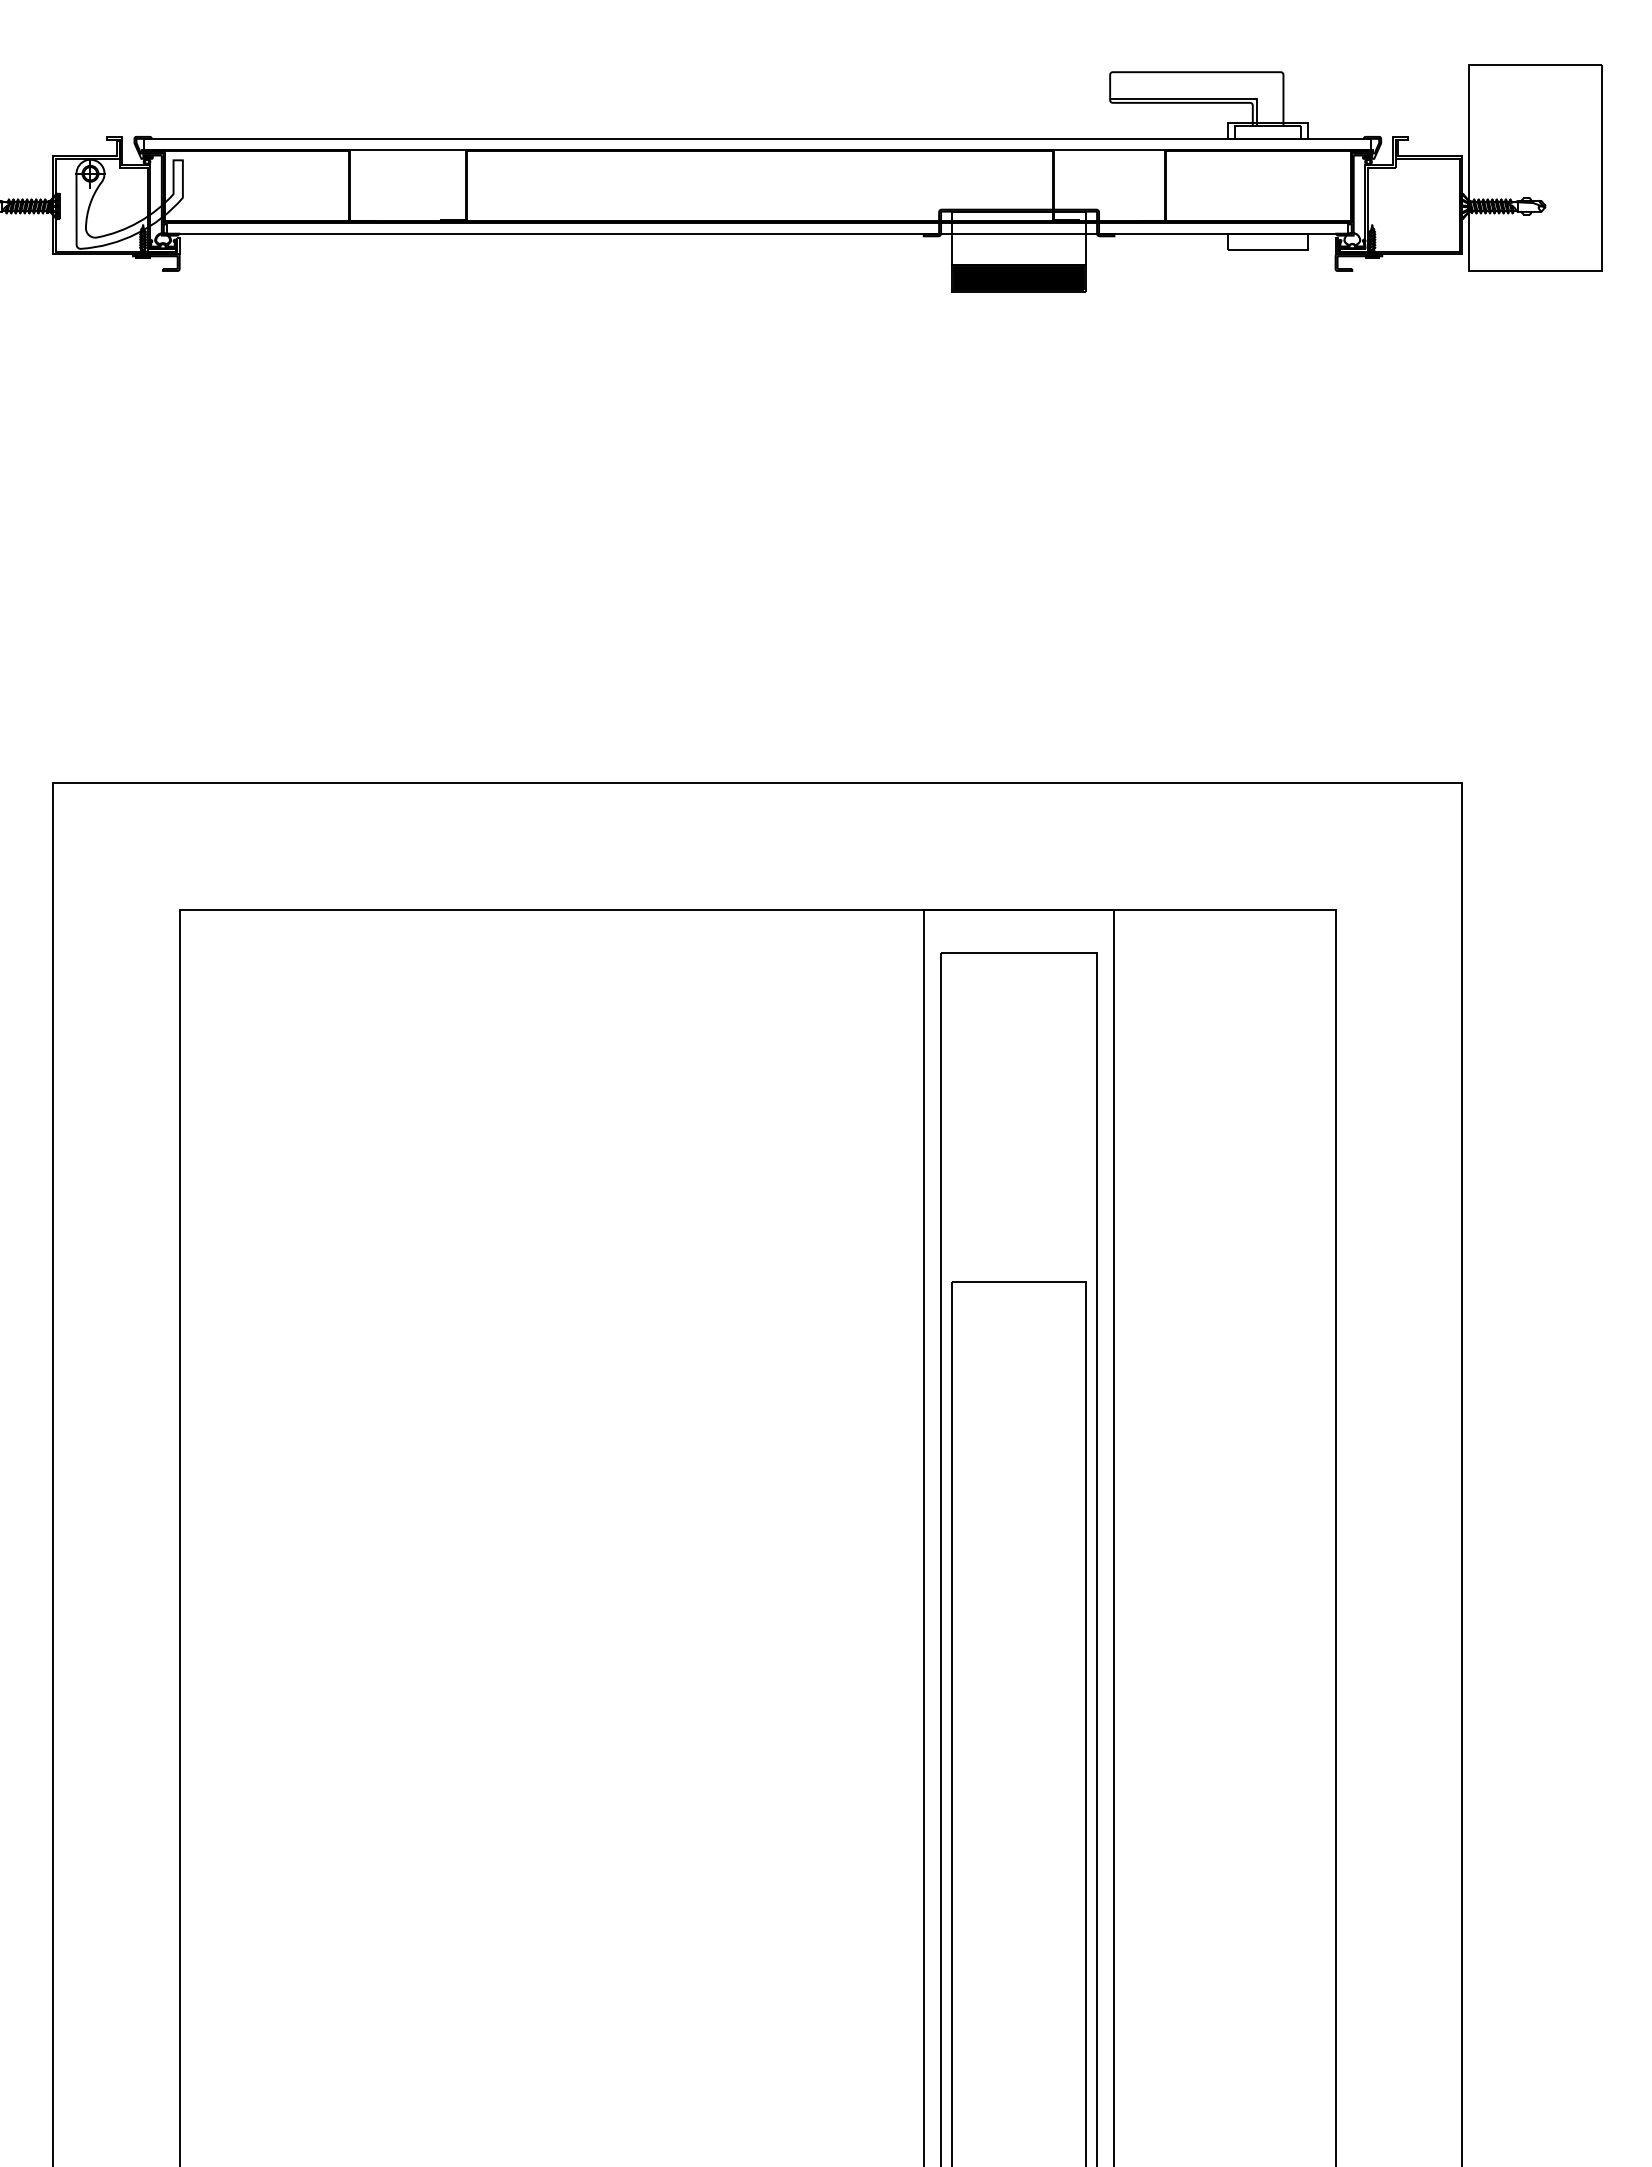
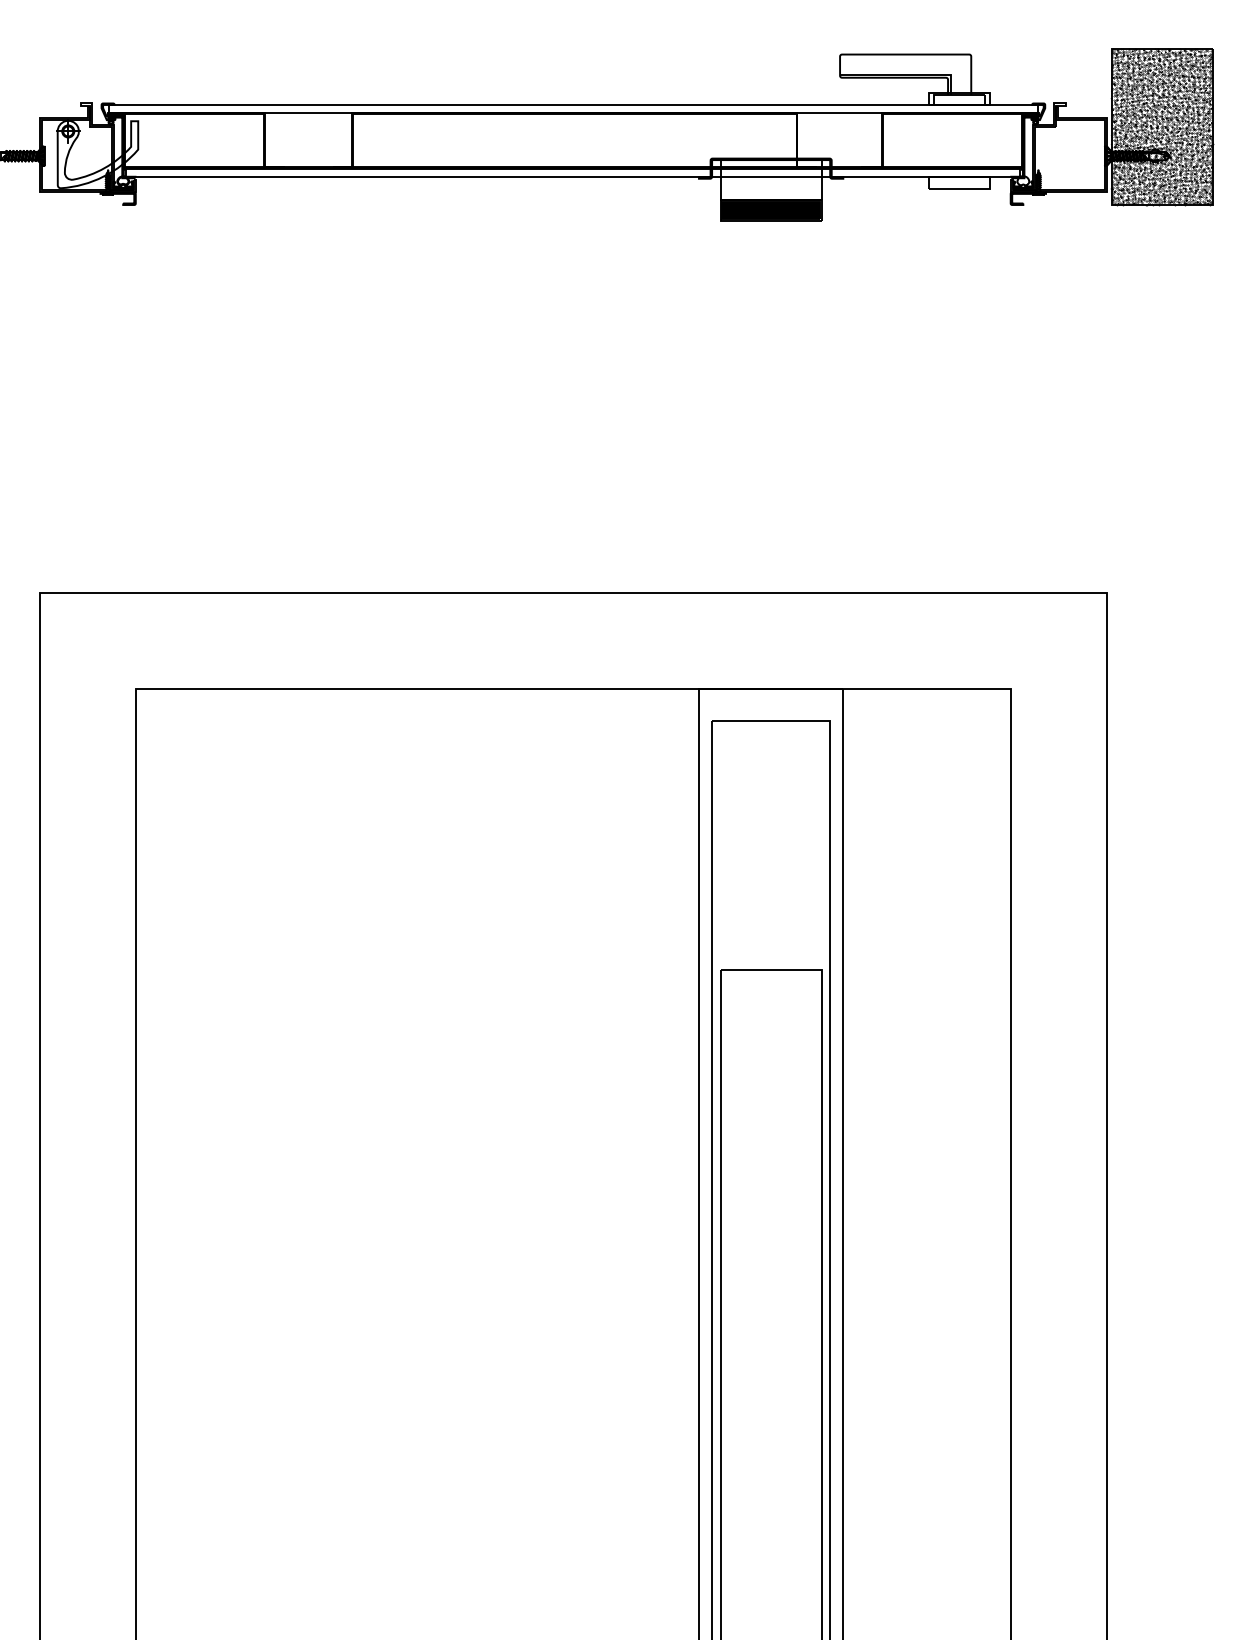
hatch: (1535, 167) -> (1162, 126), added

